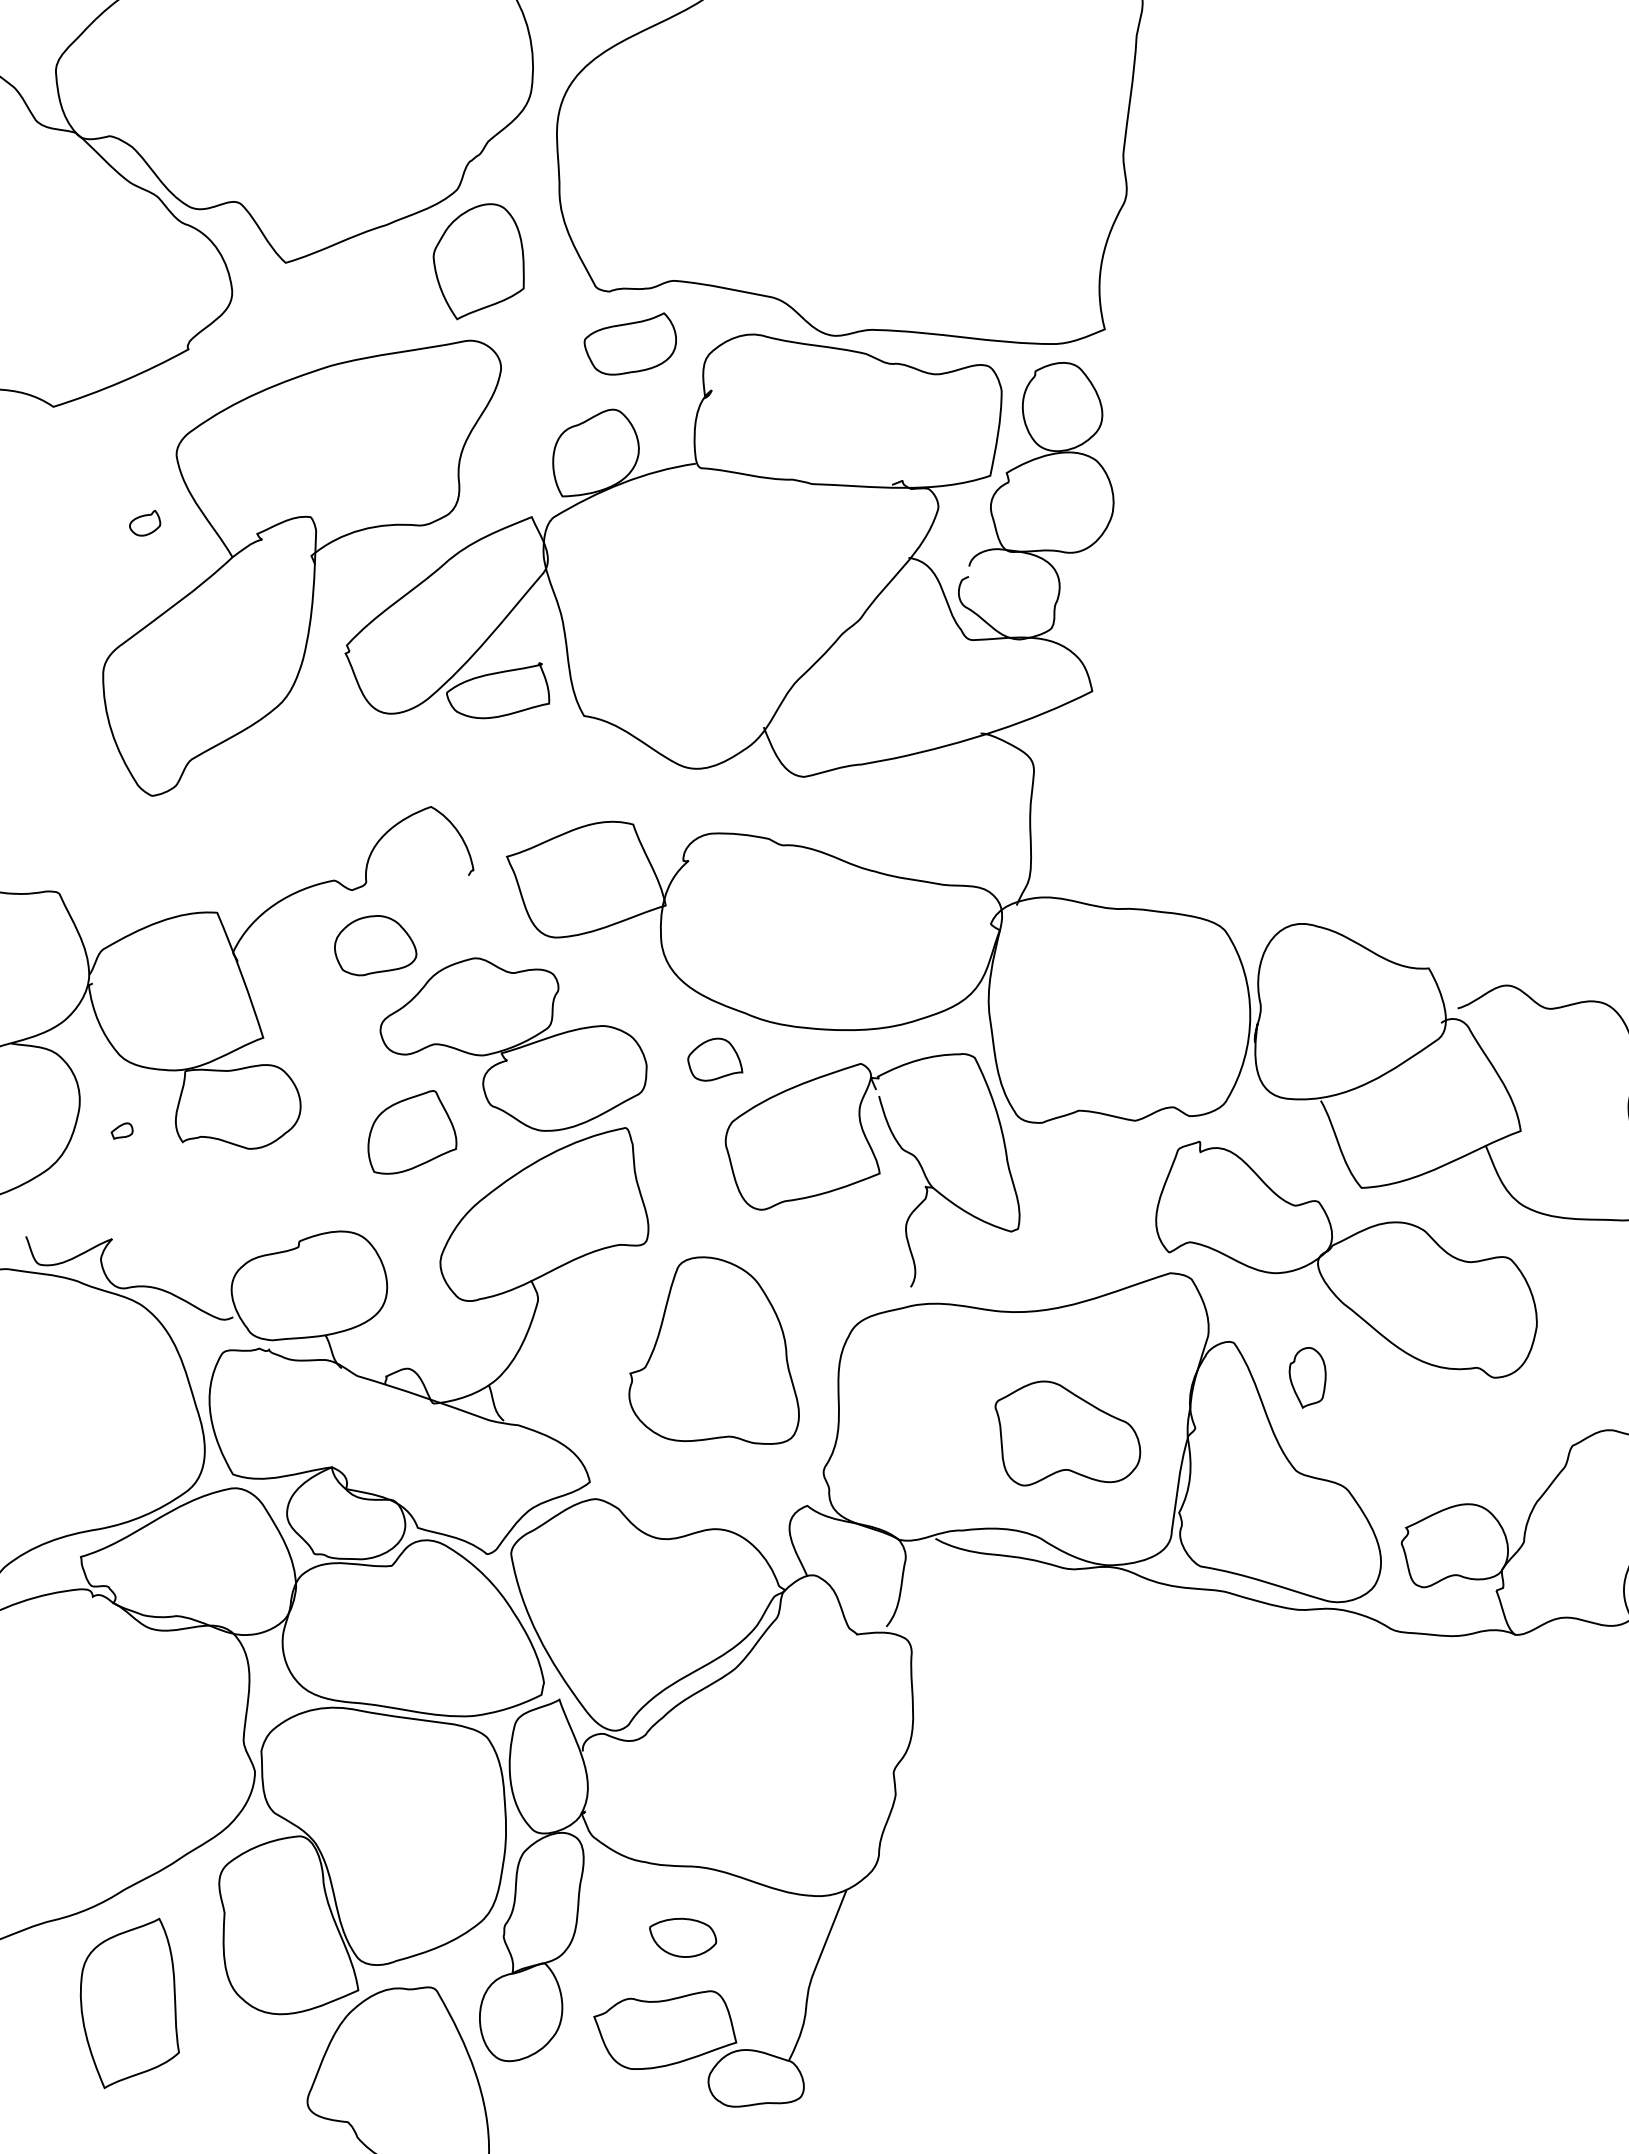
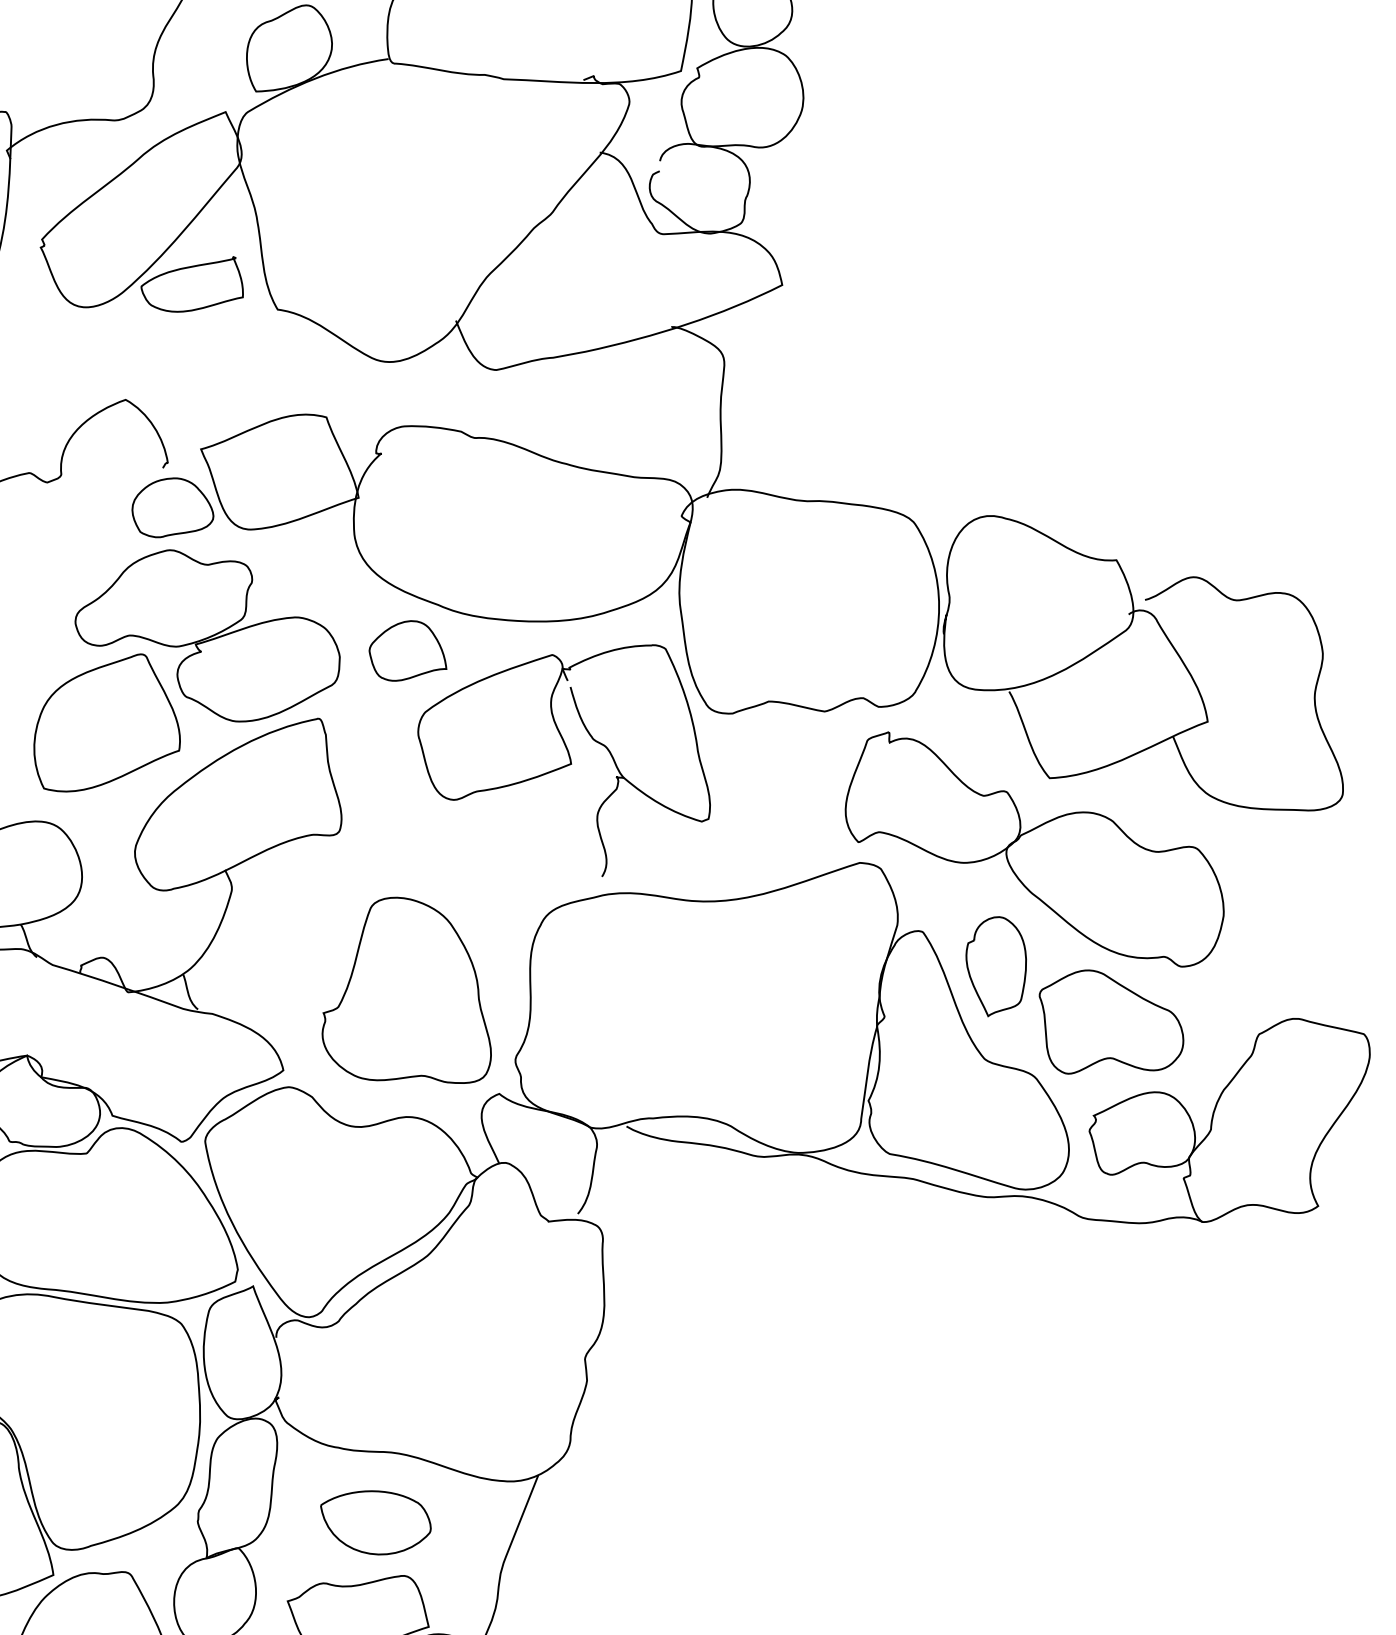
part: (375, 945) -> (172, 507), moved
part: (714, 1059) -> (407, 650), size x1.43
part: (412, 1132) -> (107, 723), size x1.67
part: (713, 1350) -> (406, 990), moved
part: (1307, 1377) -> (995, 966), size x1.67
part: (1067, 1433) -> (1111, 1022), moved
part: (682, 1937) -> (375, 1522), size x1.67

